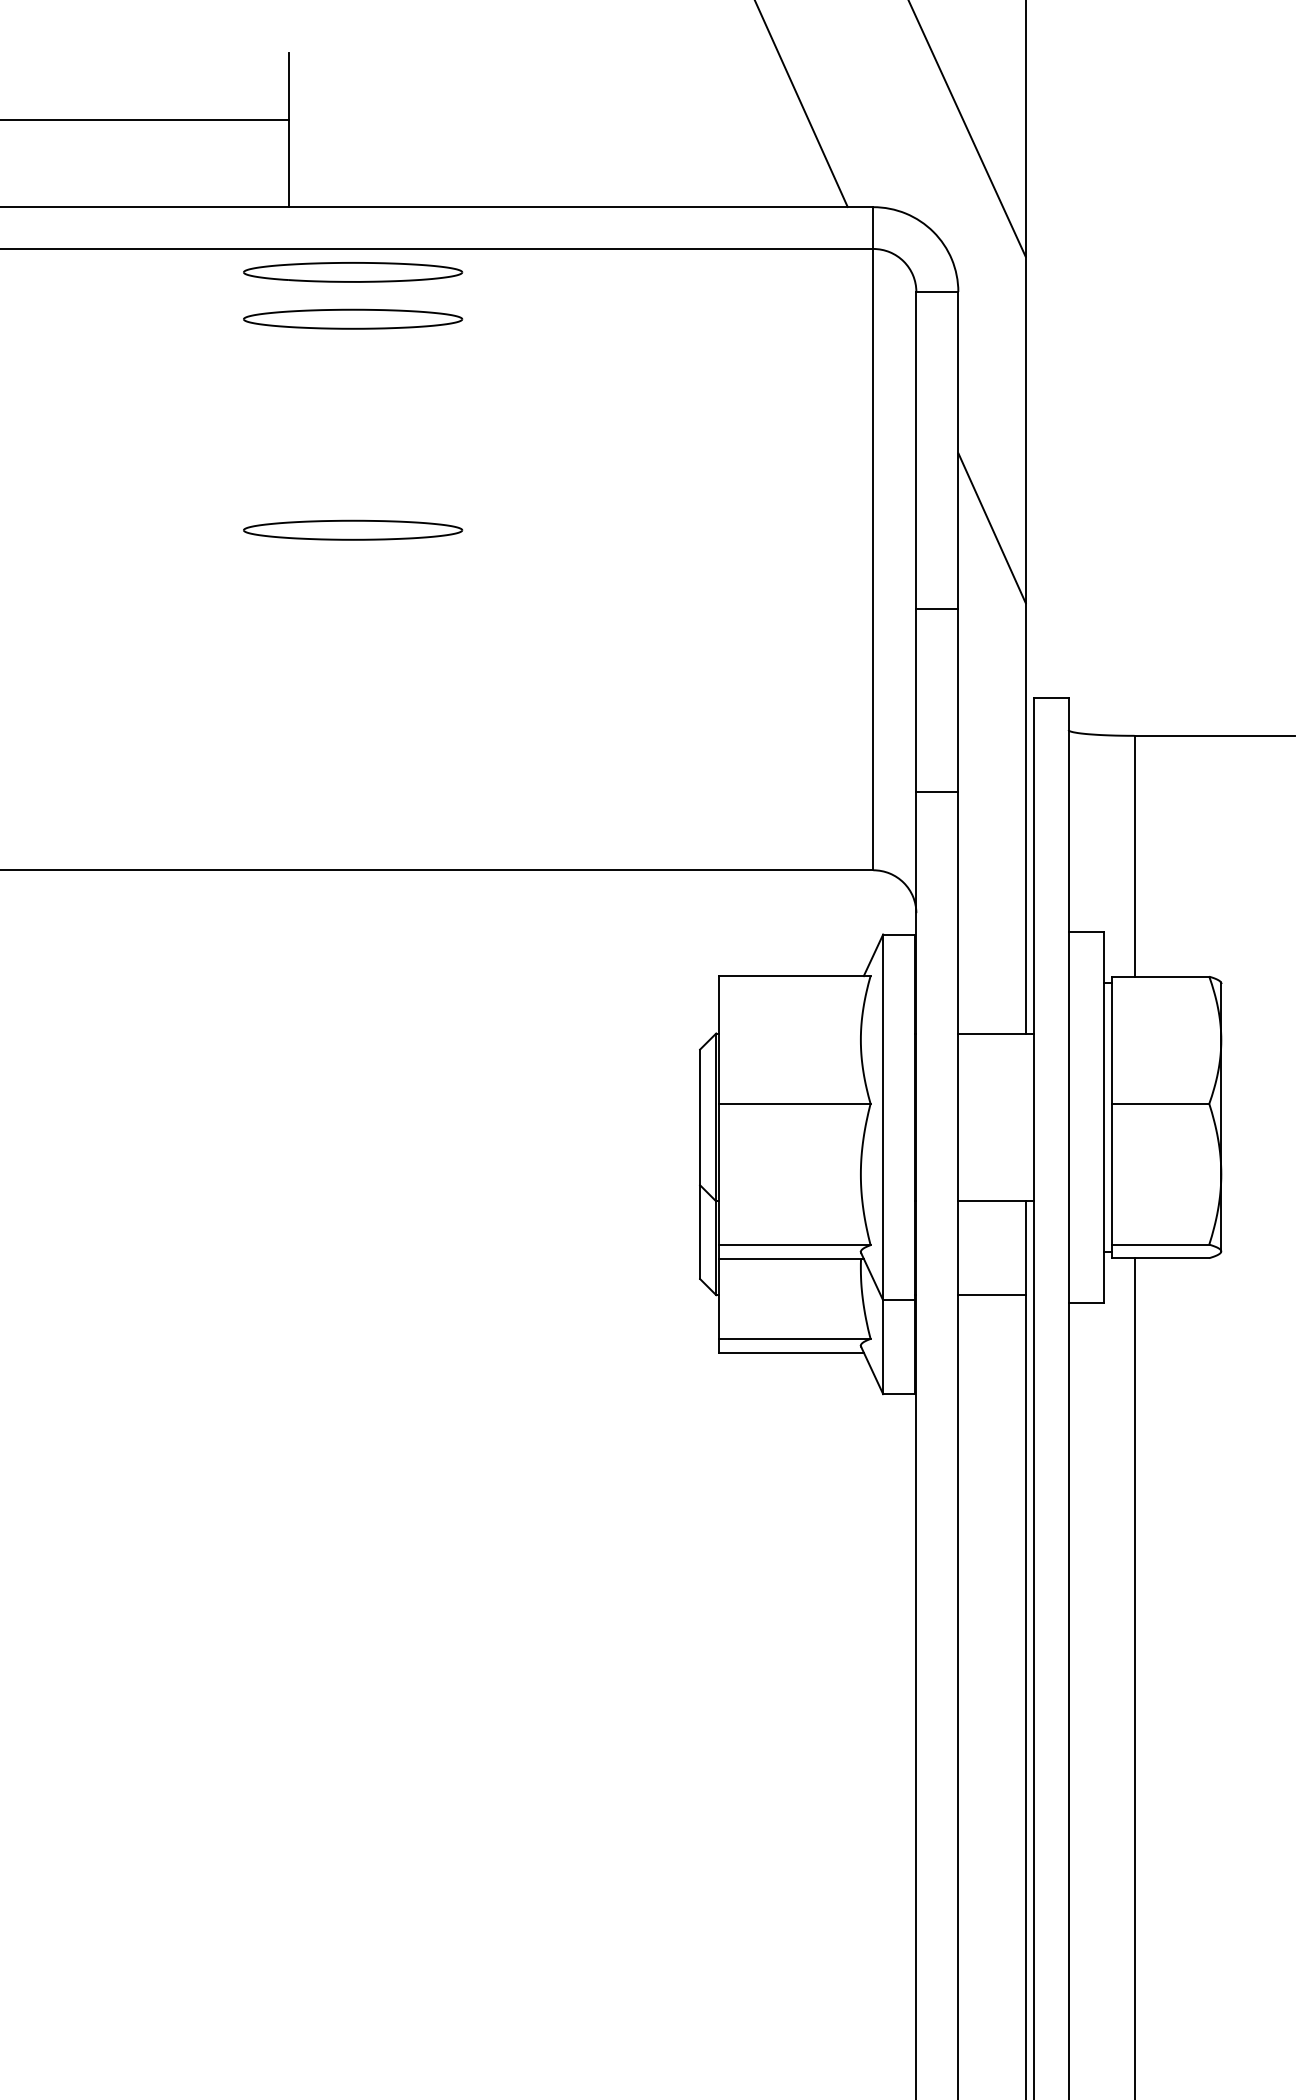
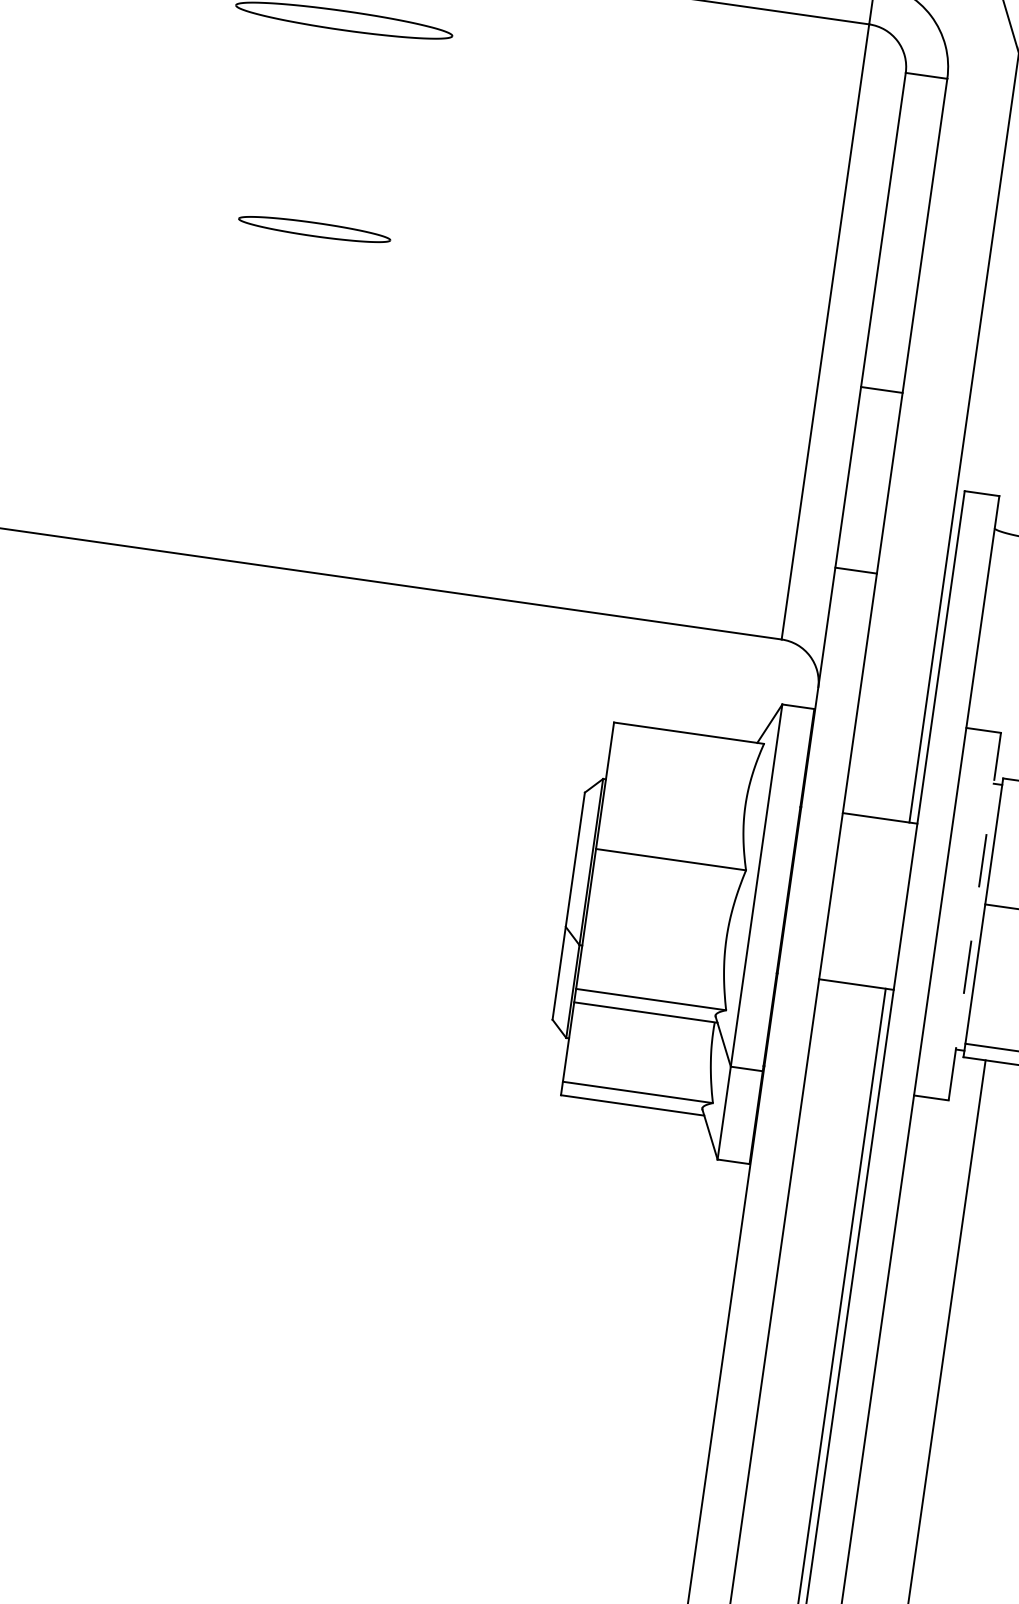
line: (991, 528) -> (946, 317), removed
part: (353, 529) -> (315, 228), size x0.7
line: (1103, 1117) -> (974, 916), solid -> dashed
line: (991, 1295) -> (838, 1077), removed

